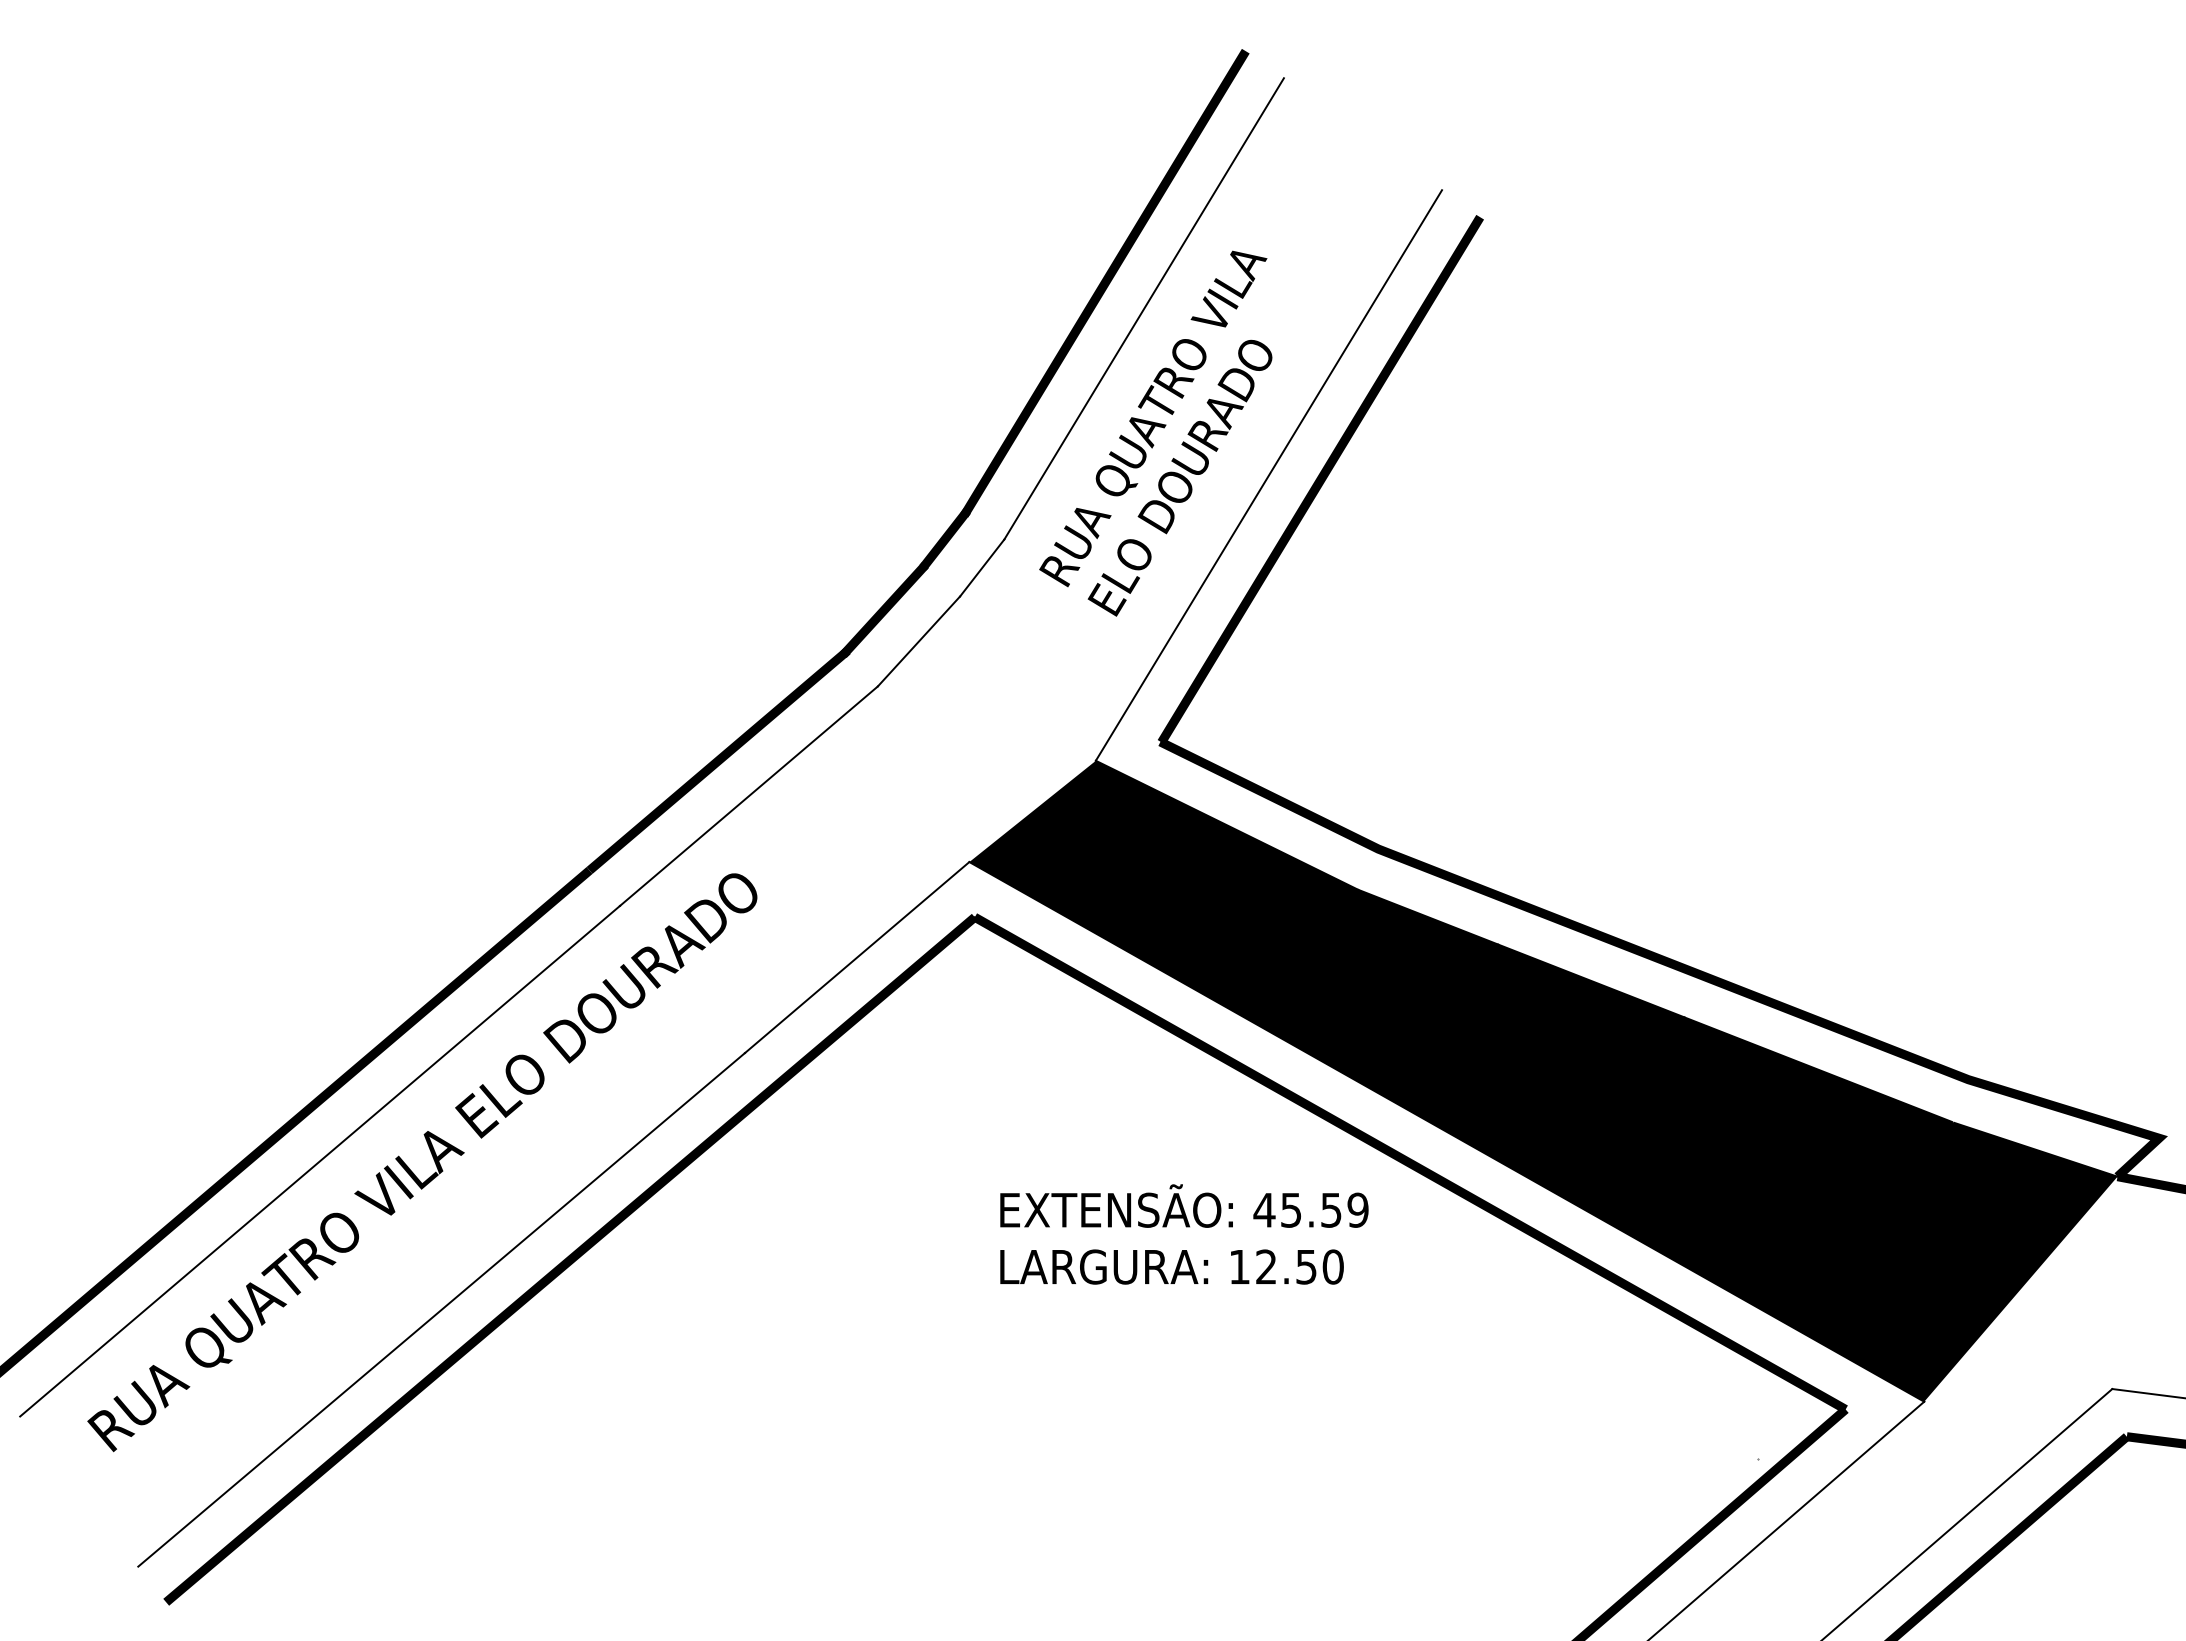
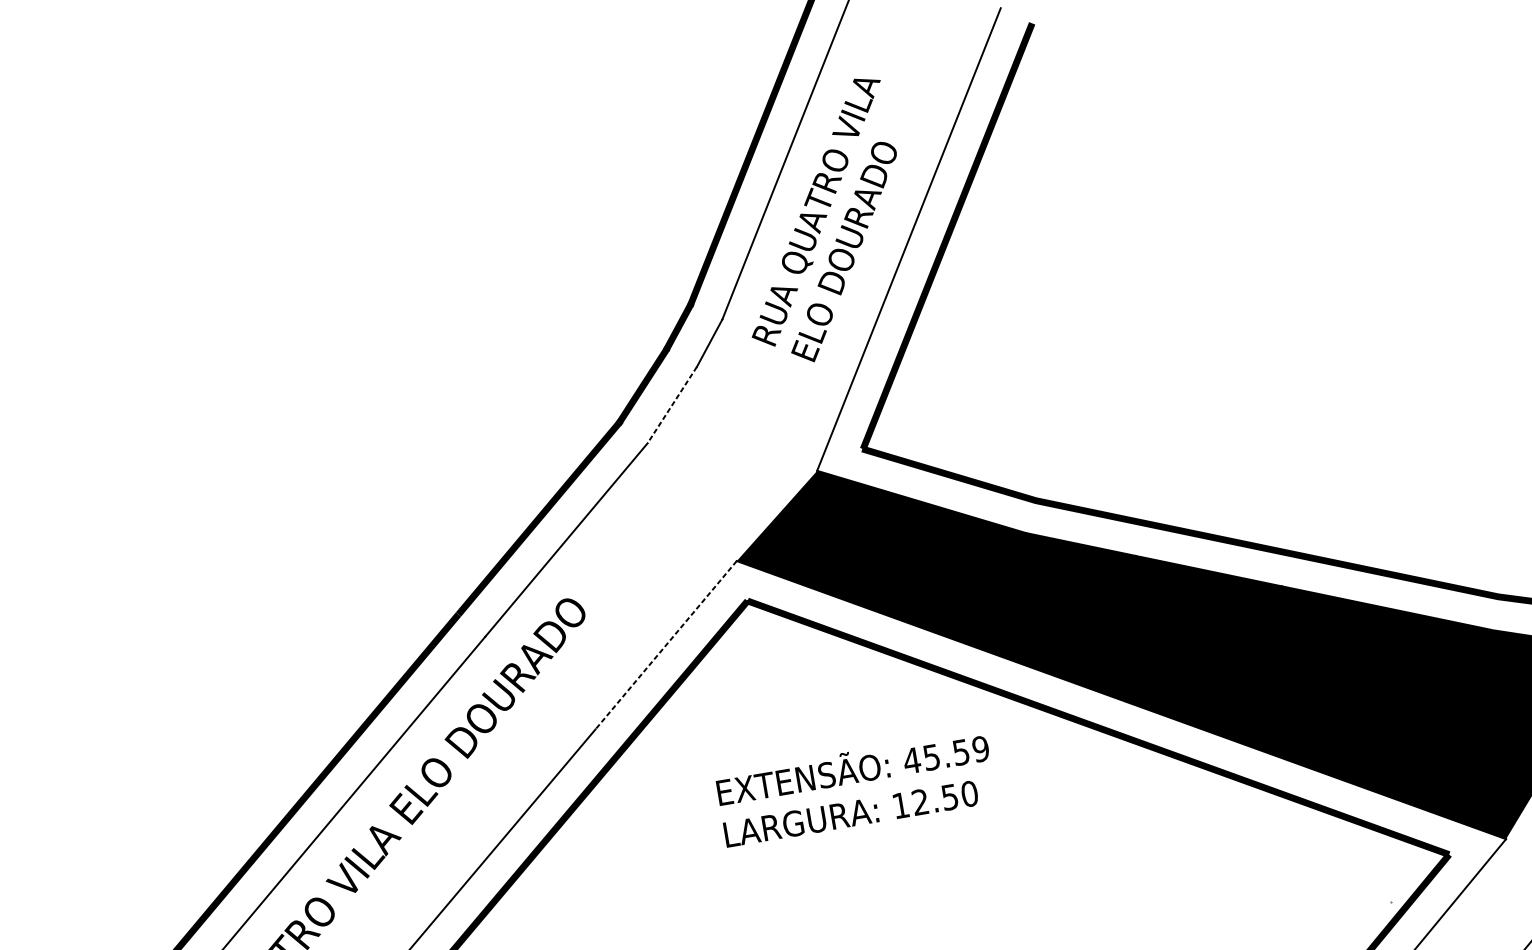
line: (918, 641) -> (671, 405), solid -> dashed
line: (856, 957) -> (665, 645), solid -> dashed
text: (1184, 1234) -> (856, 788), moved

